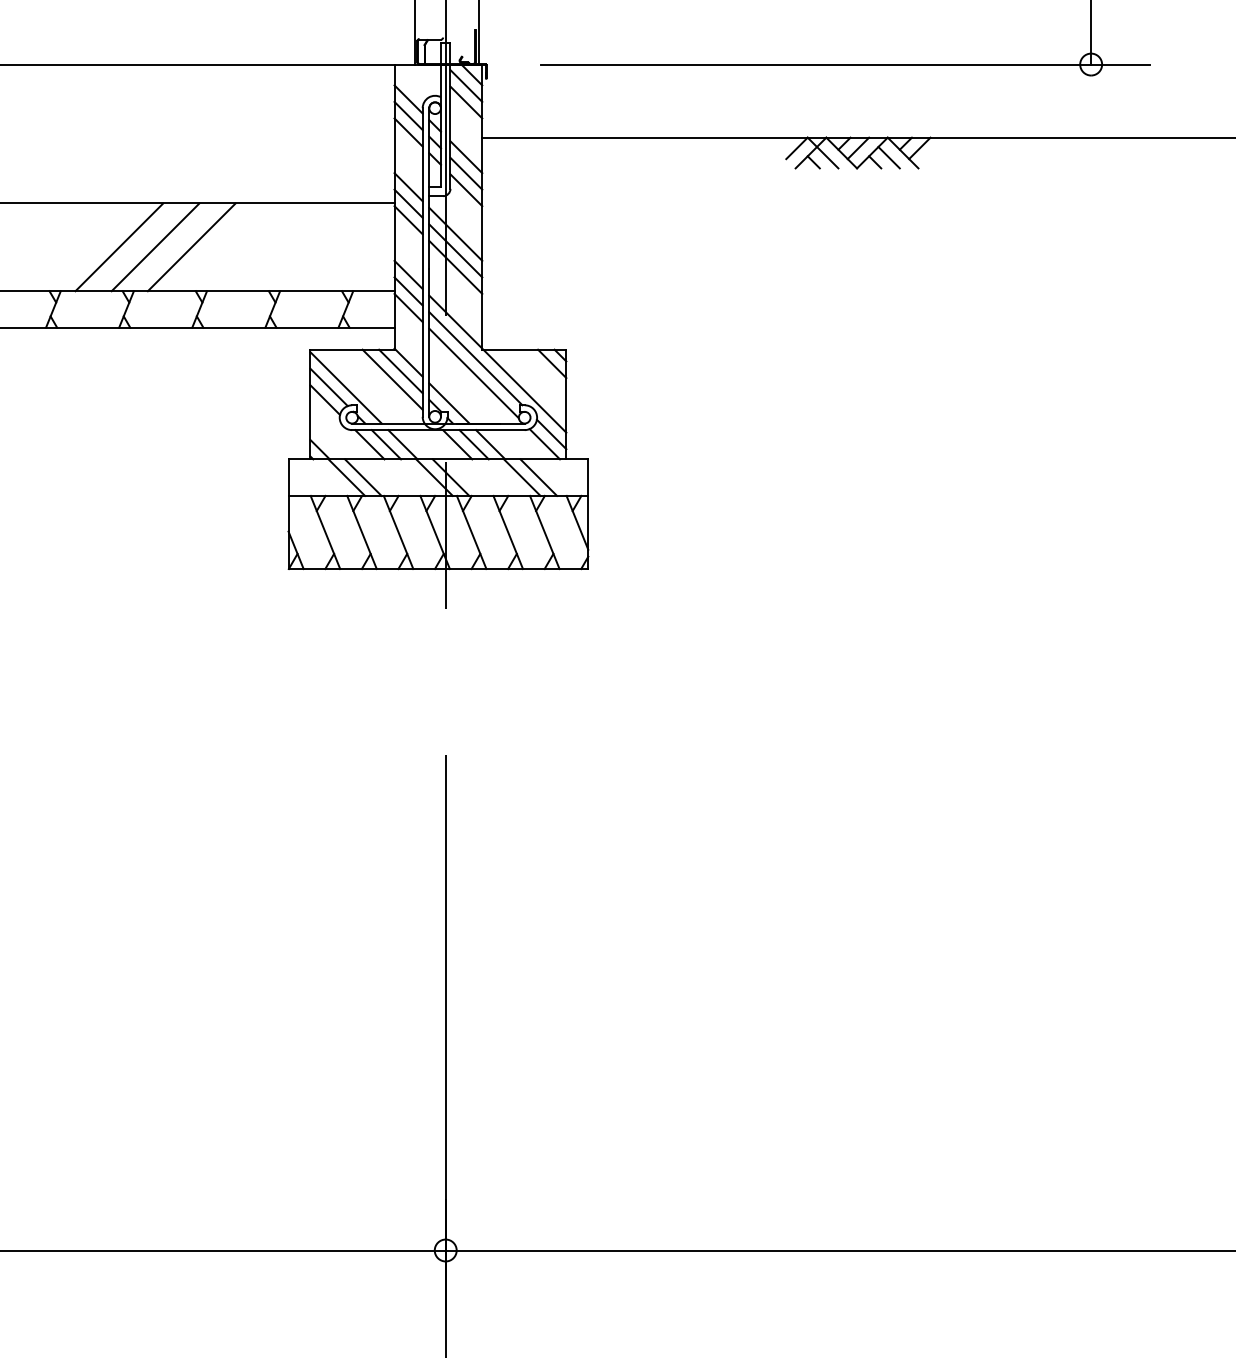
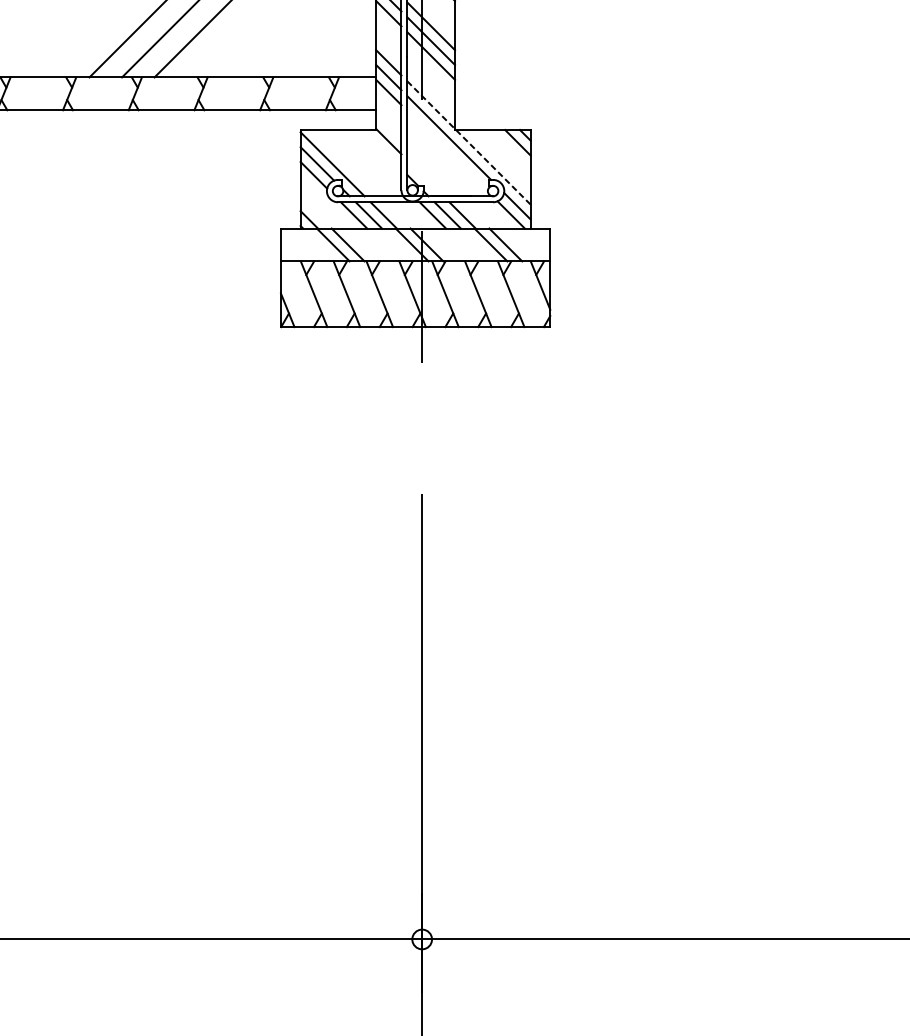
line: (497, 364) -> (468, 143), solid -> dashed
line: (400, 371) -> (381, 149), removed
line: (473, 373) -> (447, 151), removed
line: (392, 379) -> (374, 156), removed
line: (449, 403) -> (425, 178), removed

